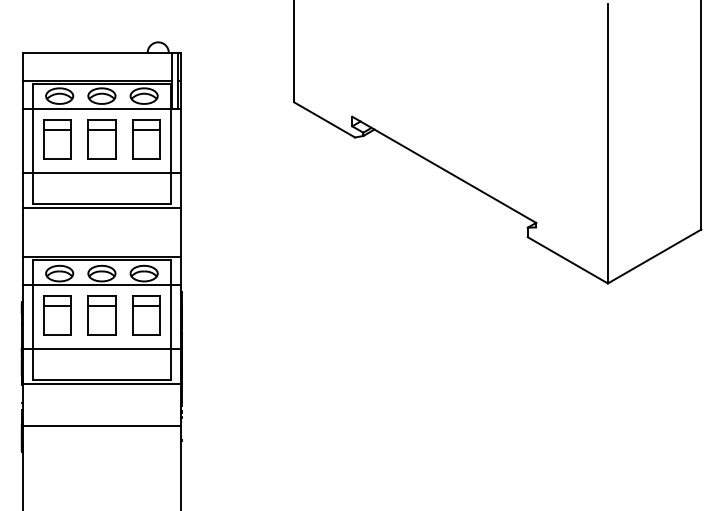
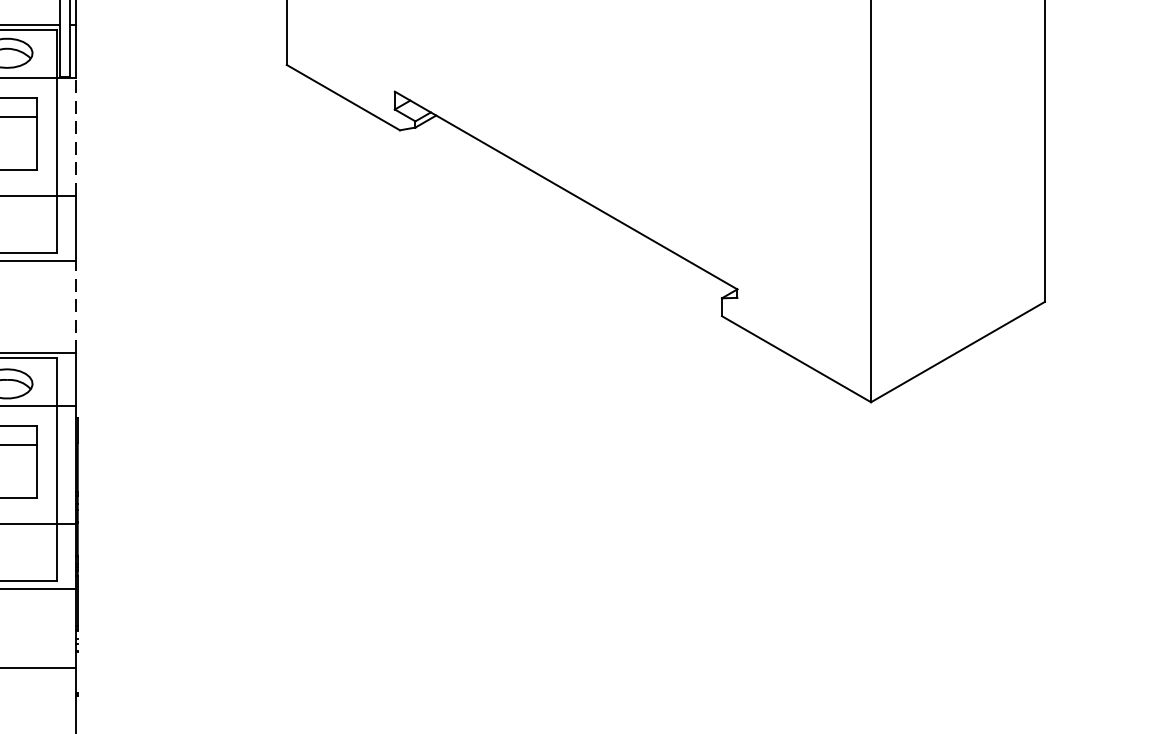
line: (181, 140) -> (76, 135), solid -> dashed
line: (181, 232) -> (76, 307), solid -> dashed

